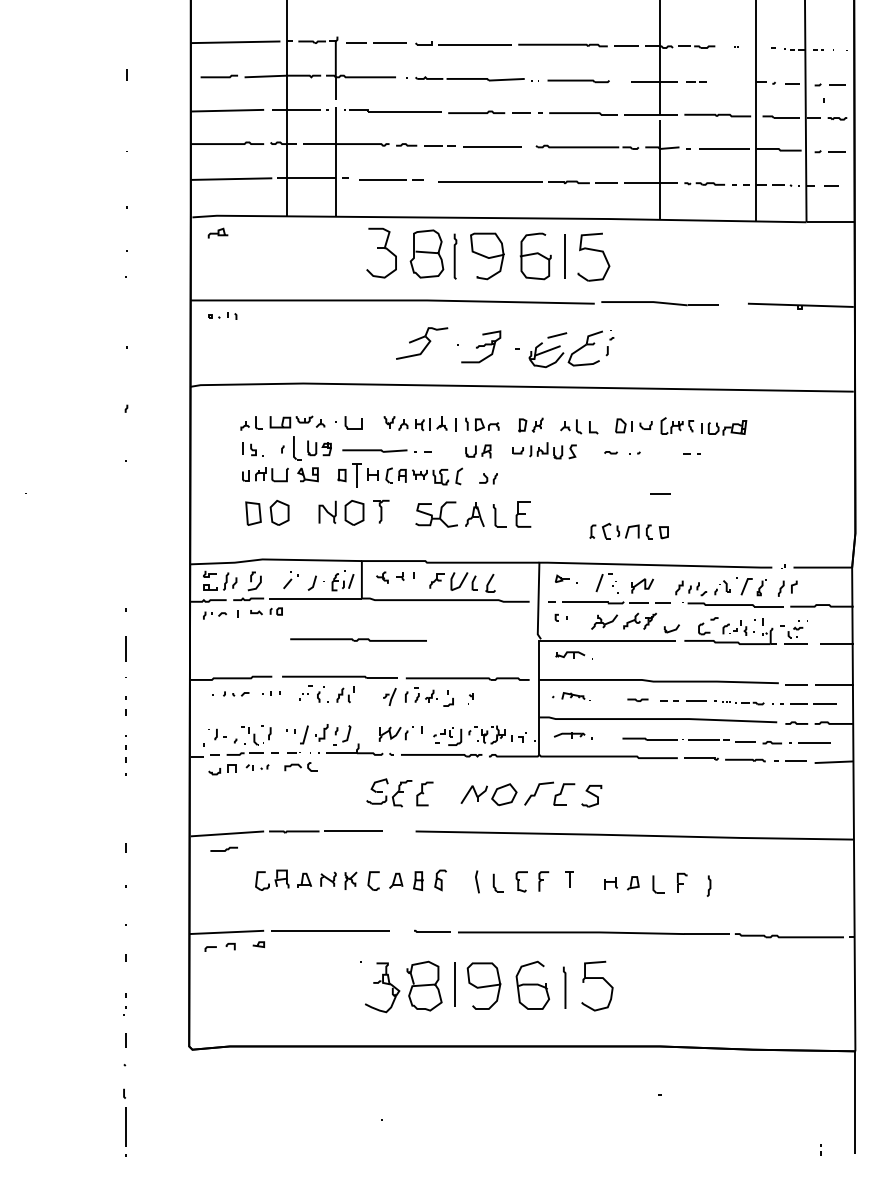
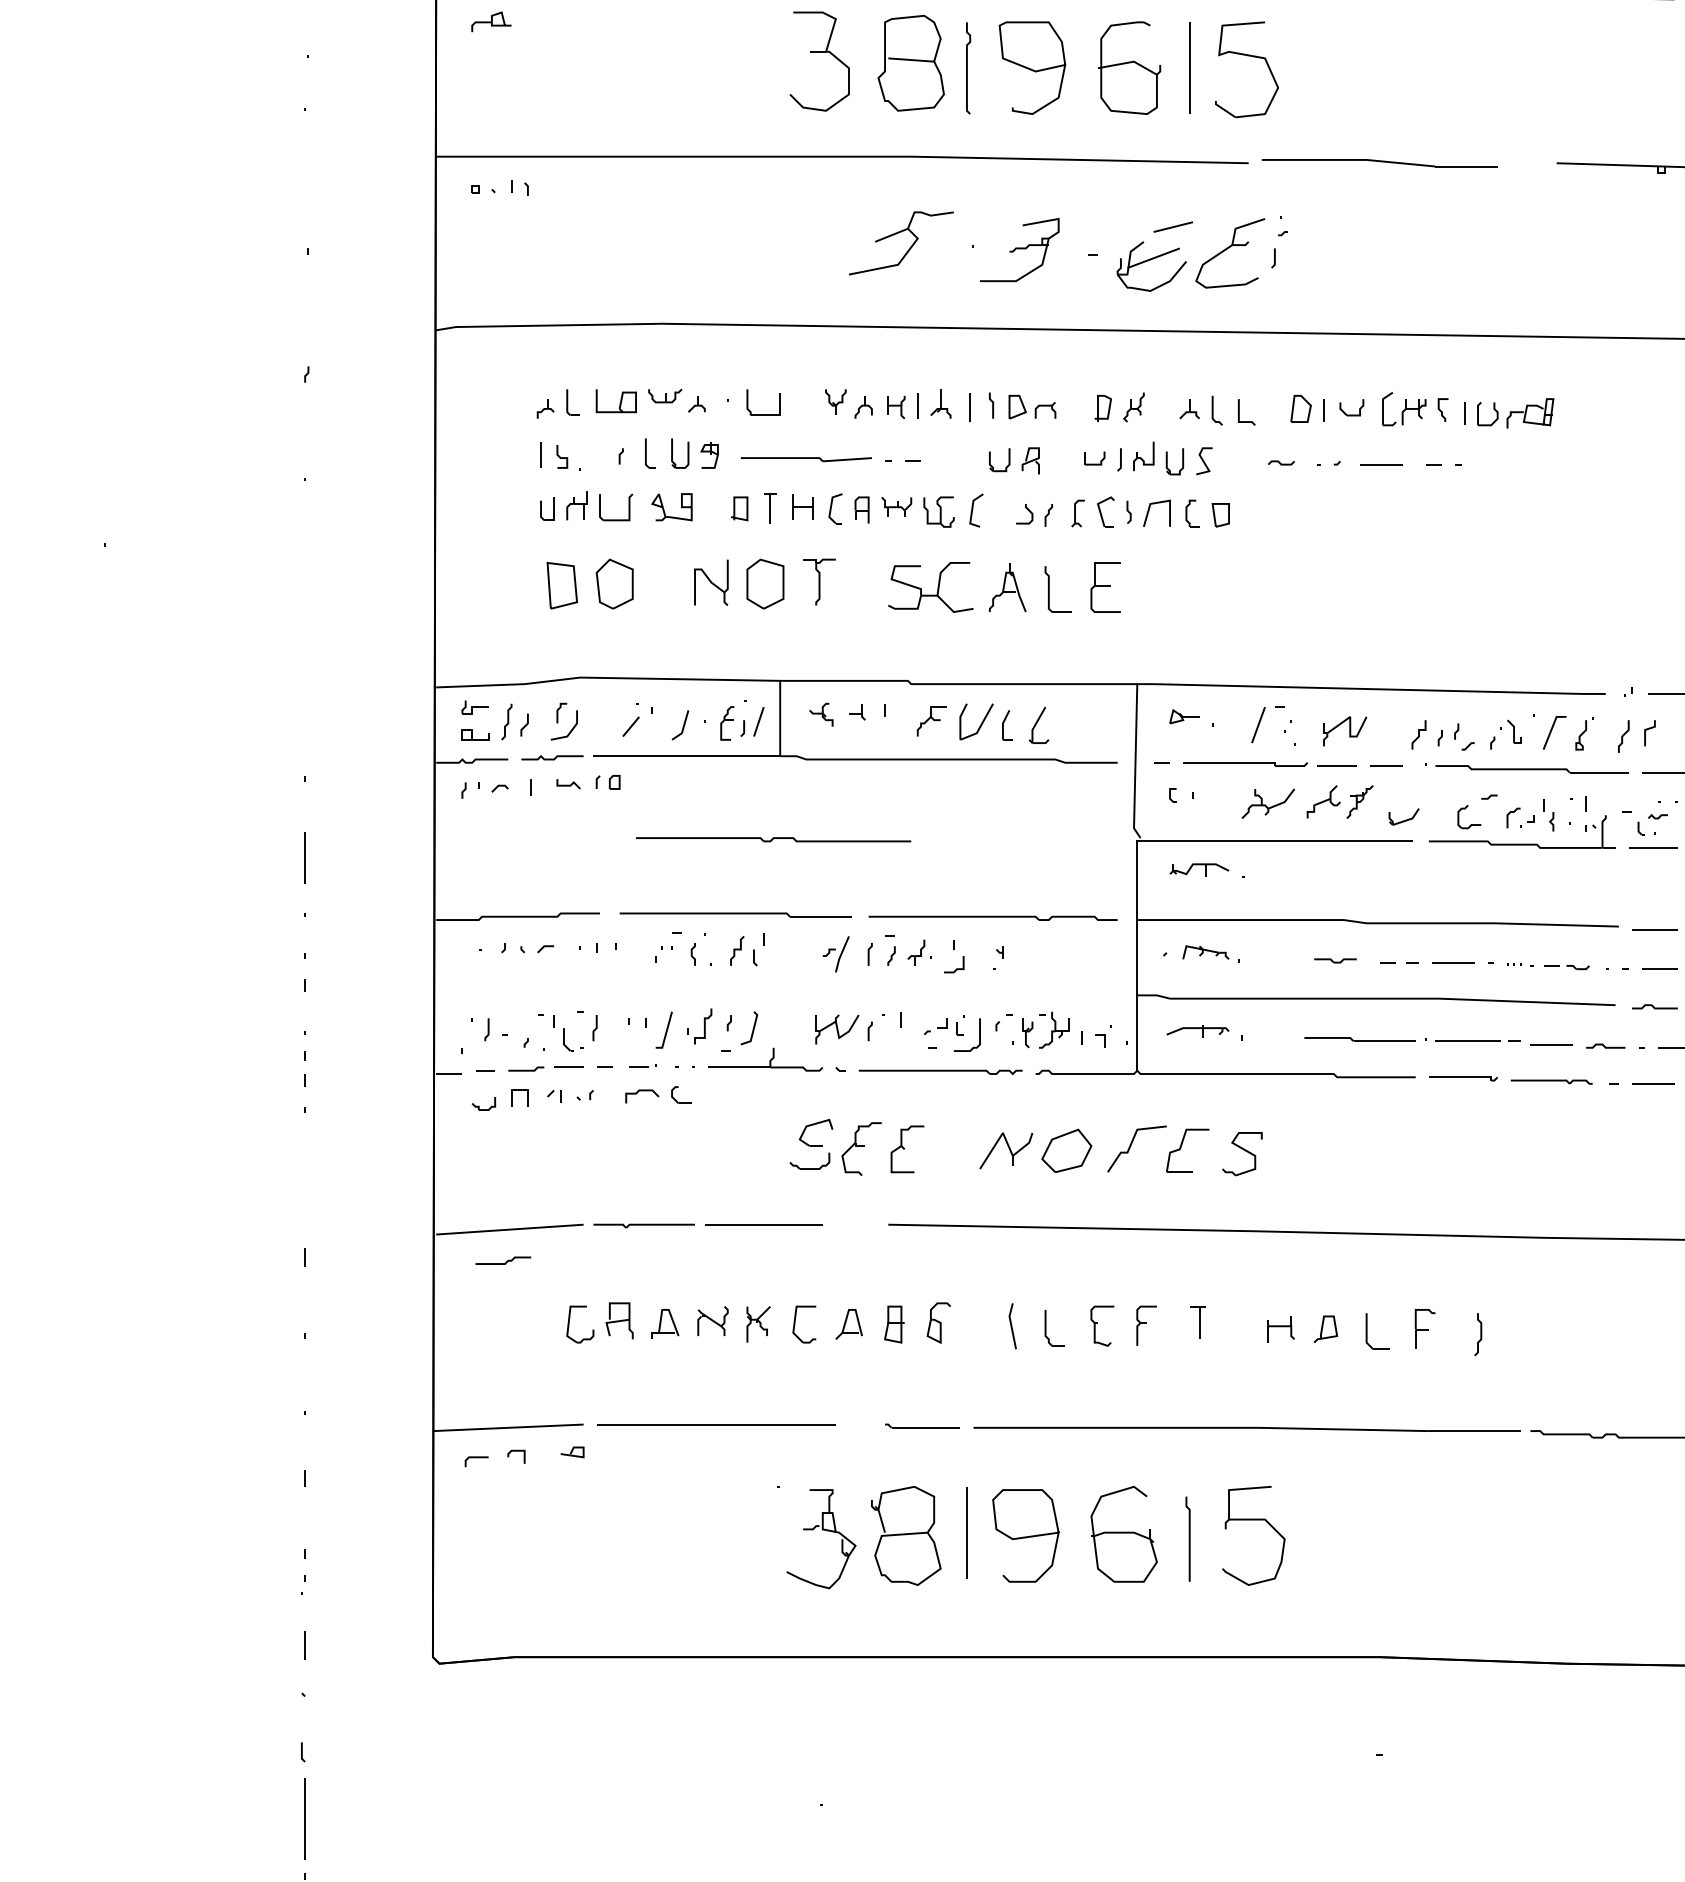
part: (296, 447) -> (648, 452), size x0.62
part: (356, 474) -> (769, 506), size x0.62
line: (660, 493) -> (1380, 464), moved
part: (628, 530) -> (1149, 510), moved

